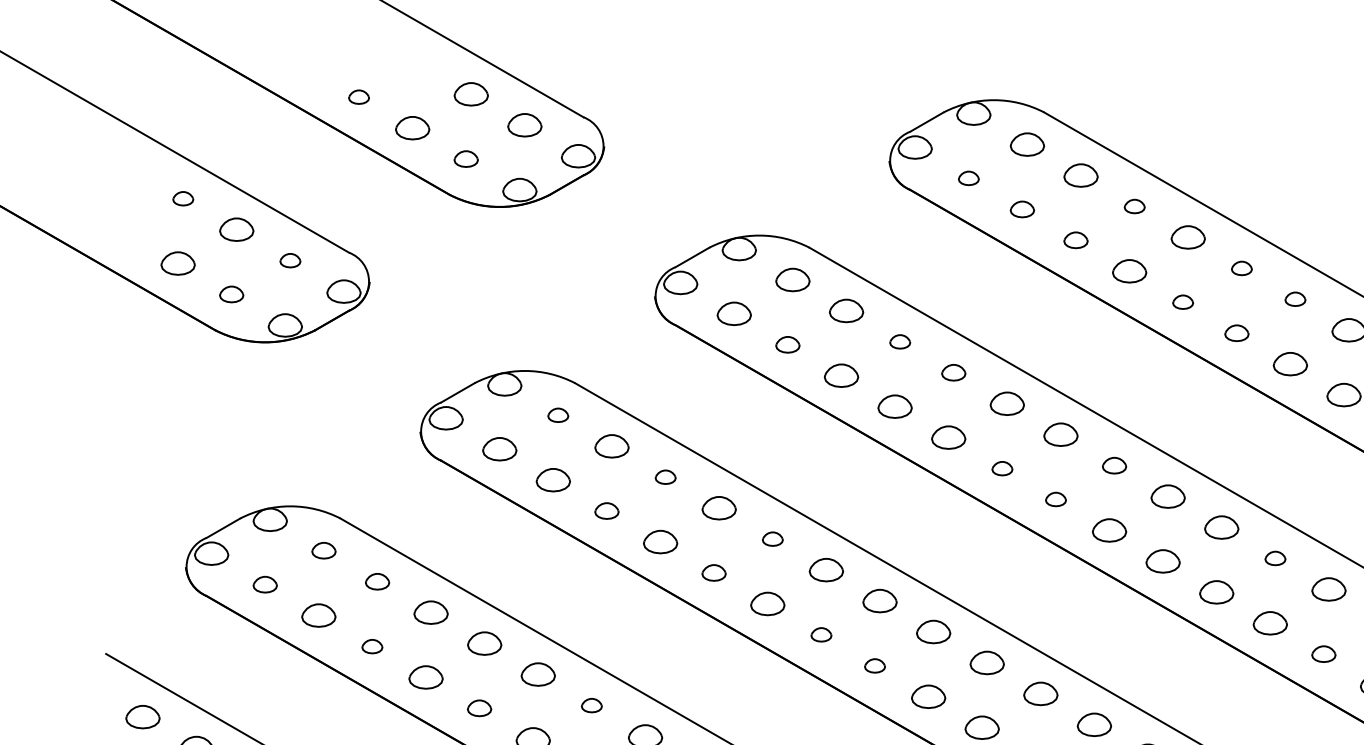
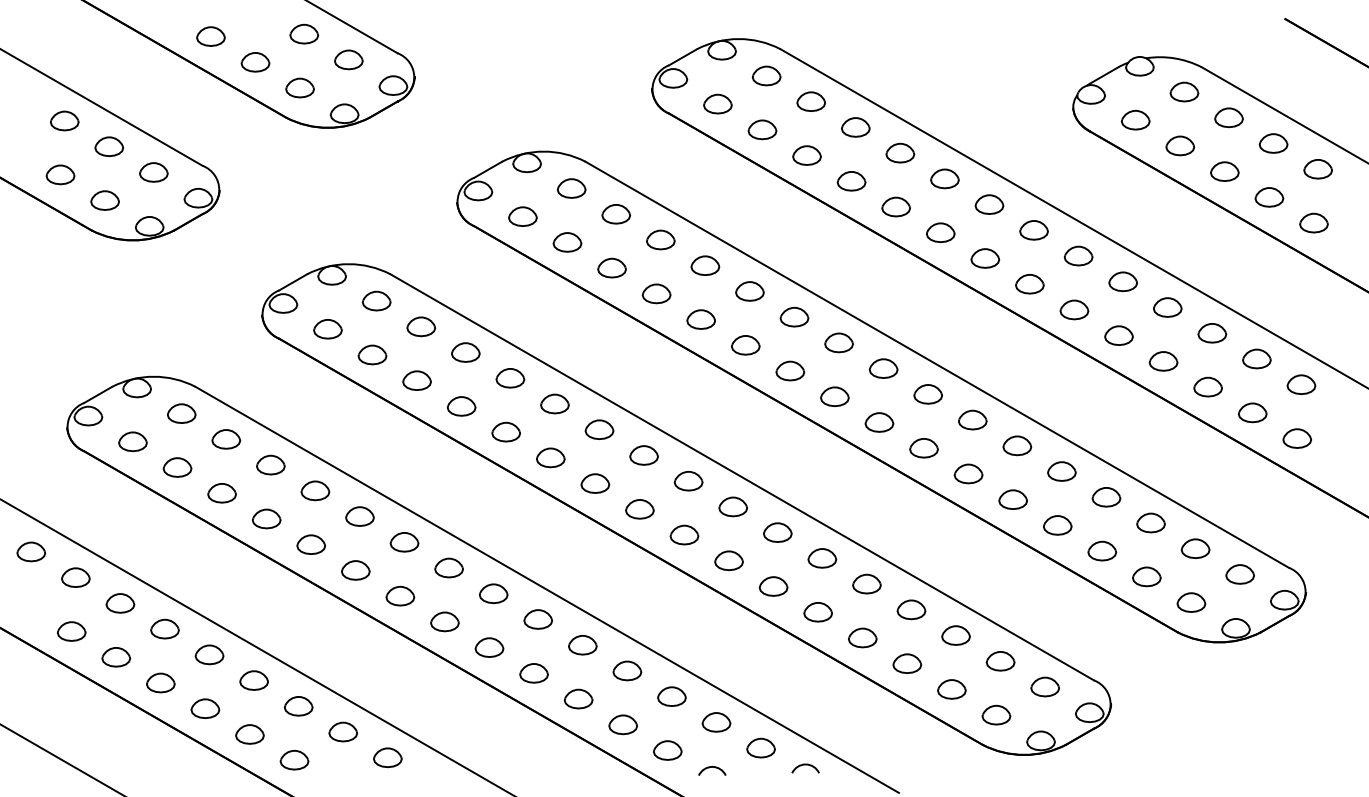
part: (358, 97) -> (210, 36), size x1.67
part: (465, 158) -> (299, 87), size x1.43
part: (968, 177) -> (717, 103), size x1.67
part: (182, 198) -> (64, 120), size x1.67
part: (1134, 206) -> (855, 127), size x1.67
part: (1022, 208) -> (762, 129), size x1.43
part: (1075, 240) -> (806, 155), size x1.43
part: (289, 260) -> (153, 172), size x1.67
part: (1241, 267) -> (944, 178), size x1.67
part: (230, 294) -> (104, 200), size x1.43
part: (1295, 299) -> (989, 204), size x1.67
part: (1182, 301) -> (895, 206), size x1.67
part: (1236, 332) -> (940, 232), size x1.43
part: (899, 341) -> (660, 239), size x1.67
part: (787, 344) -> (567, 242), size x1.43
part: (953, 372) -> (705, 265), size x1.43
part: (558, 414) -> (376, 300), size x1.67
part: (1113, 465) -> (838, 342), size x1.43
part: (1001, 468) -> (745, 345), size x1.67
part: (665, 477) -> (465, 352), size x1.67
part: (1056, 498) -> (790, 370), size x1.67
part: (606, 510) -> (416, 380), size x1.43
part: (772, 538) -> (554, 403), size x1.67
part: (323, 550) -> (181, 413), size x1.43
part: (1275, 557) -> (972, 419), size x1.67
part: (713, 572) -> (505, 431), size x1.43
part: (377, 581) -> (226, 439), size x1.43
part: (264, 584) -> (132, 441), size x1.43
part: (821, 634) -> (595, 483), size x1.67
part: (371, 646) -> (221, 493), size x1.67
part: (1323, 654) -> (1012, 499), size x1.43
part: (874, 666) -> (639, 509), size x1.67
part: (591, 705) -> (404, 542), size x1.67
part: (478, 708) -> (310, 544), size x1.43

